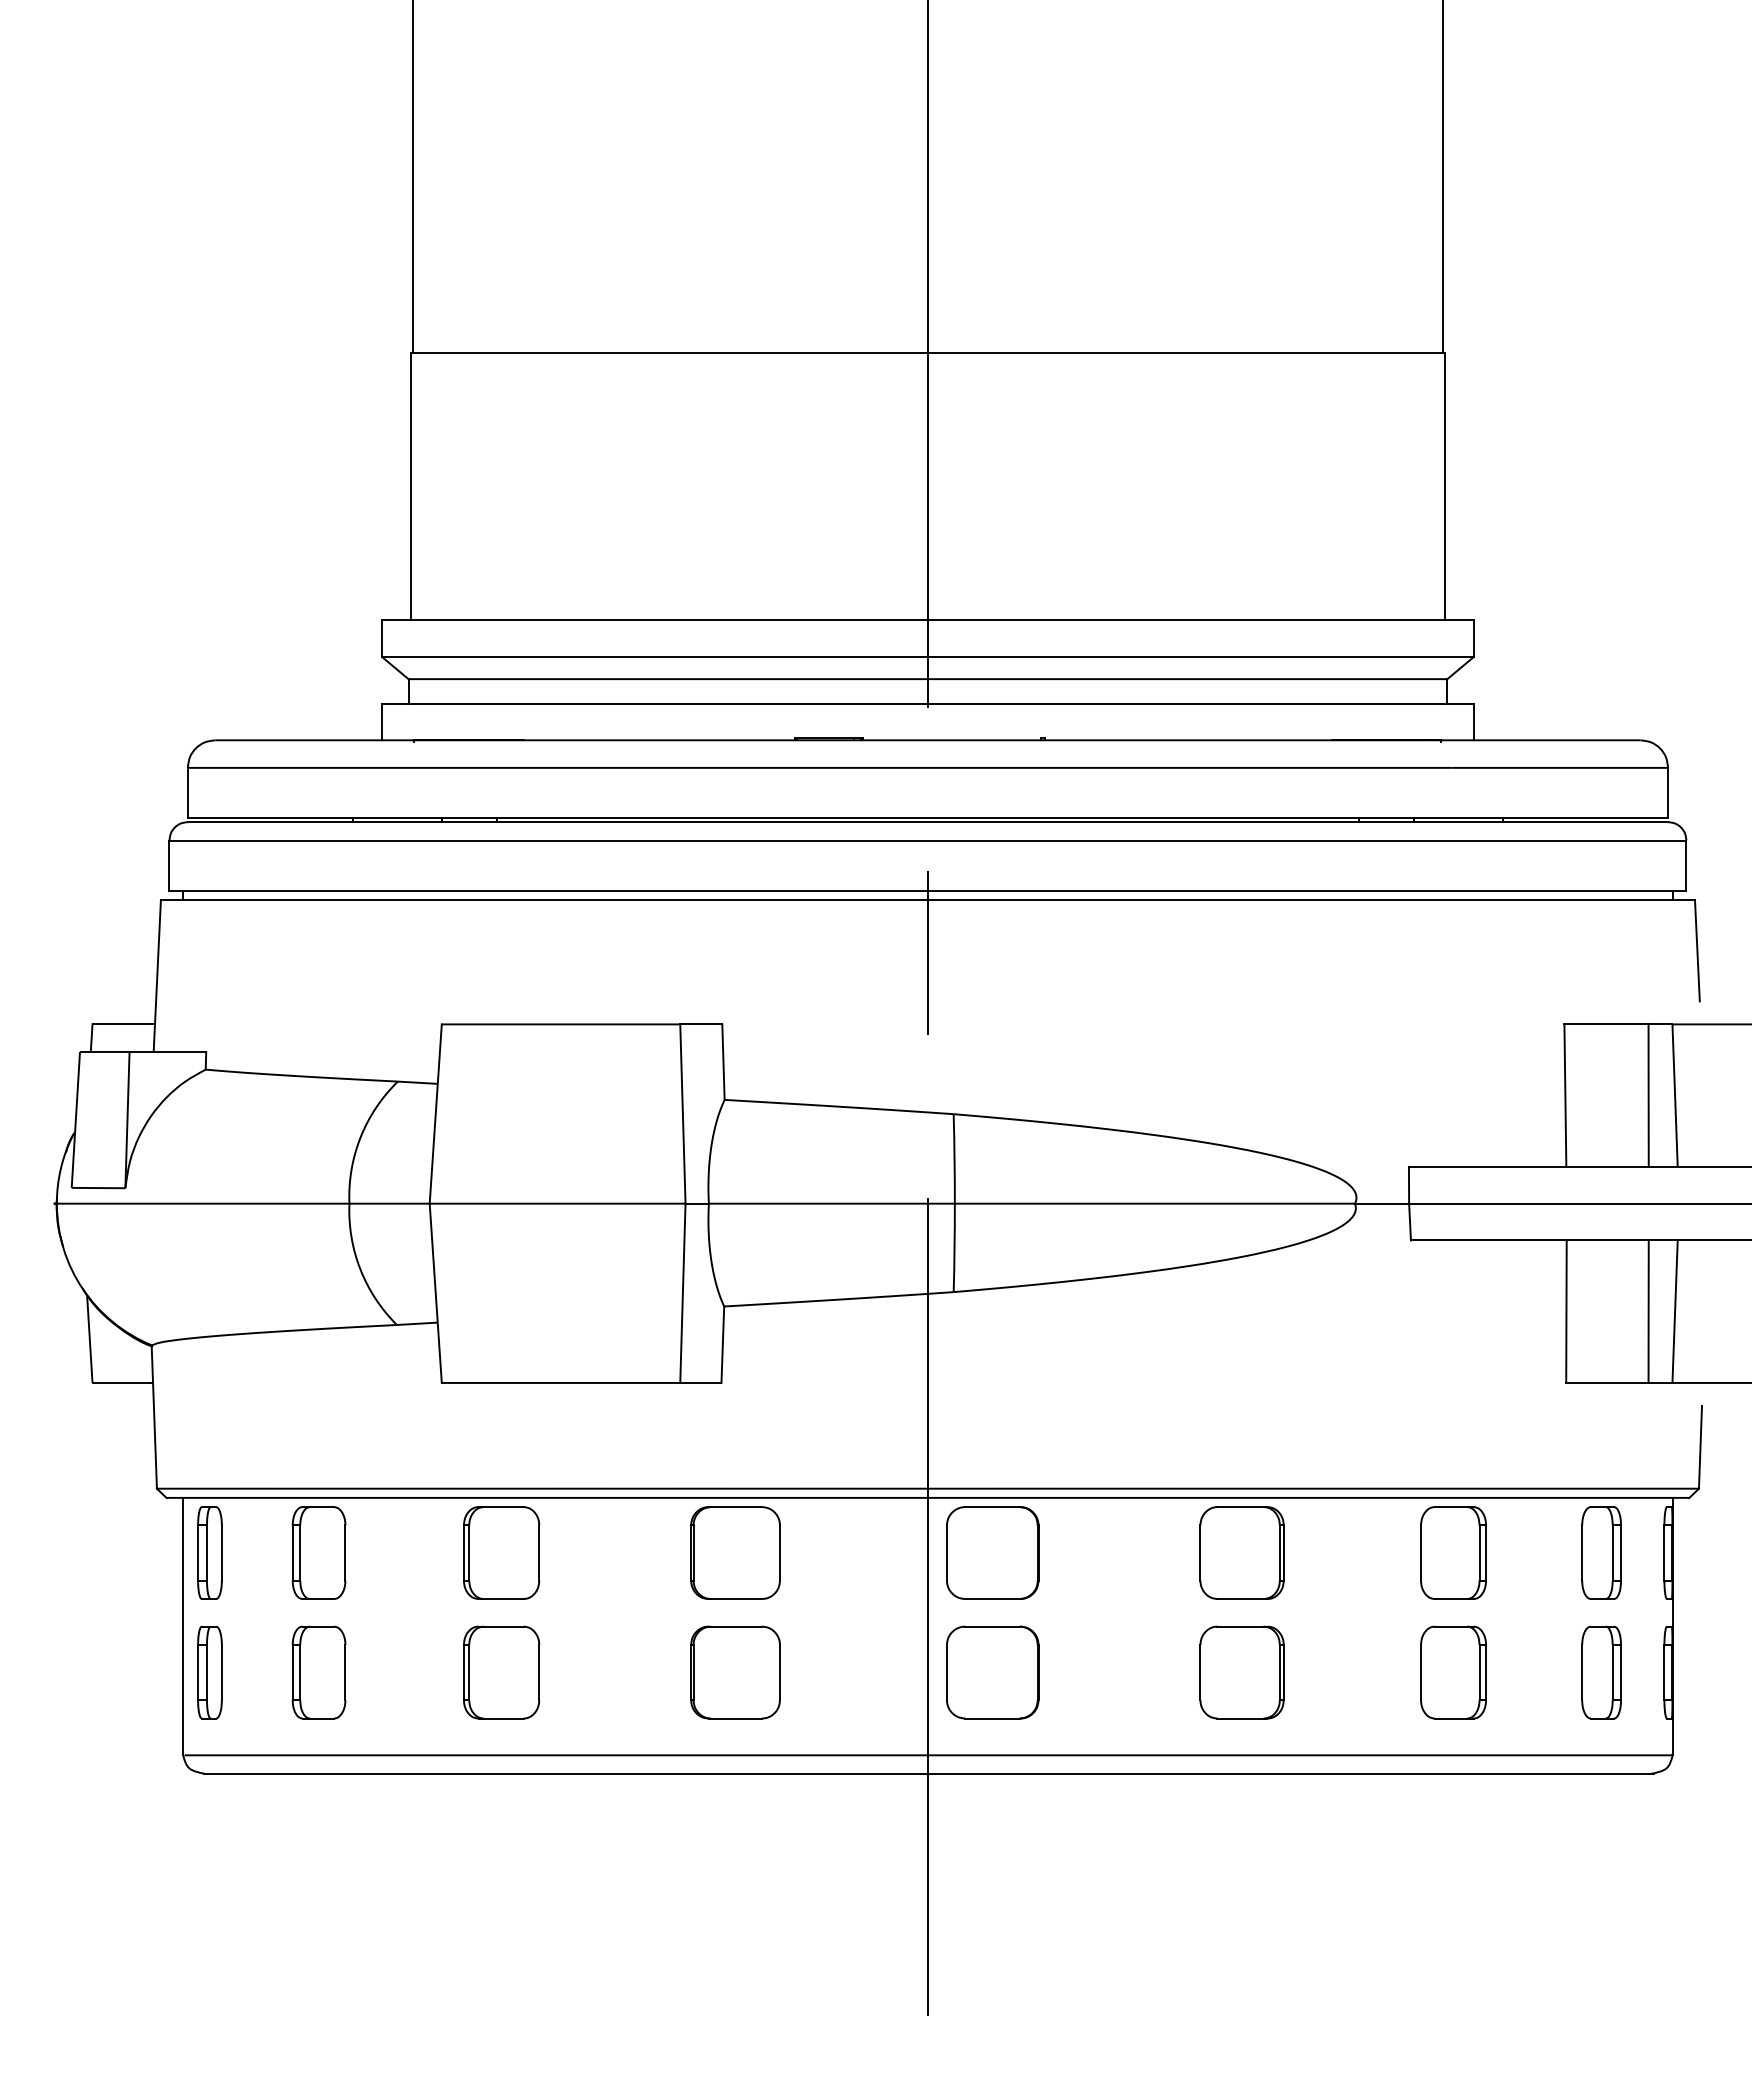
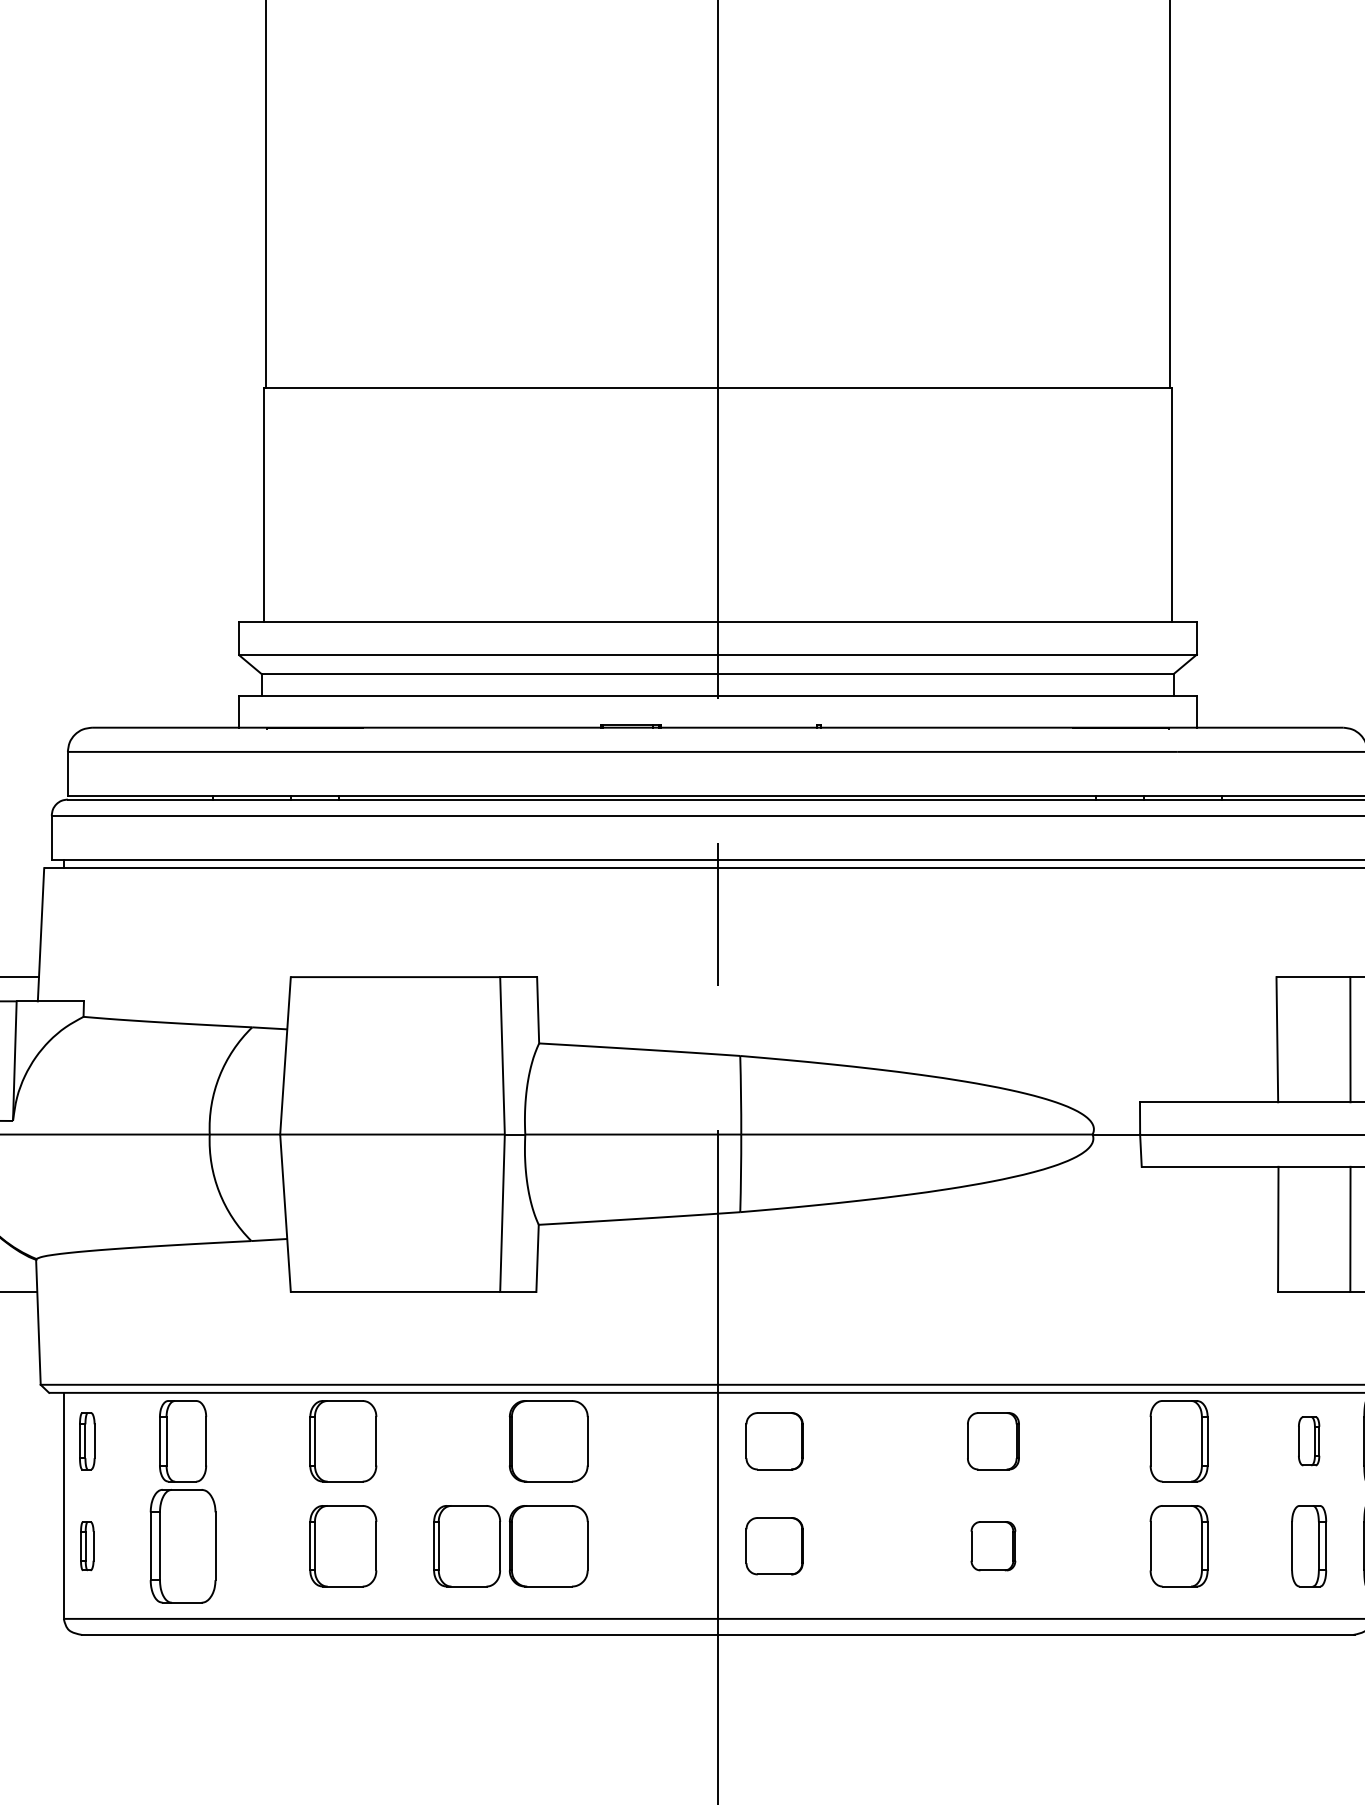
part: (209, 1552) -> (86, 1440), size x0.7
part: (992, 1552) -> (774, 1440), size x0.7
part: (1241, 1552) -> (992, 1440), size x0.7
part: (1601, 1552) -> (1309, 1440), size x0.6
part: (209, 1672) -> (86, 1546), size x0.6
part: (318, 1672) -> (182, 1546), size x1.4
part: (642, 1672) -> (467, 1546), added
part: (992, 1672) -> (774, 1546), size x0.7
part: (1241, 1672) -> (992, 1546), size x0.6

